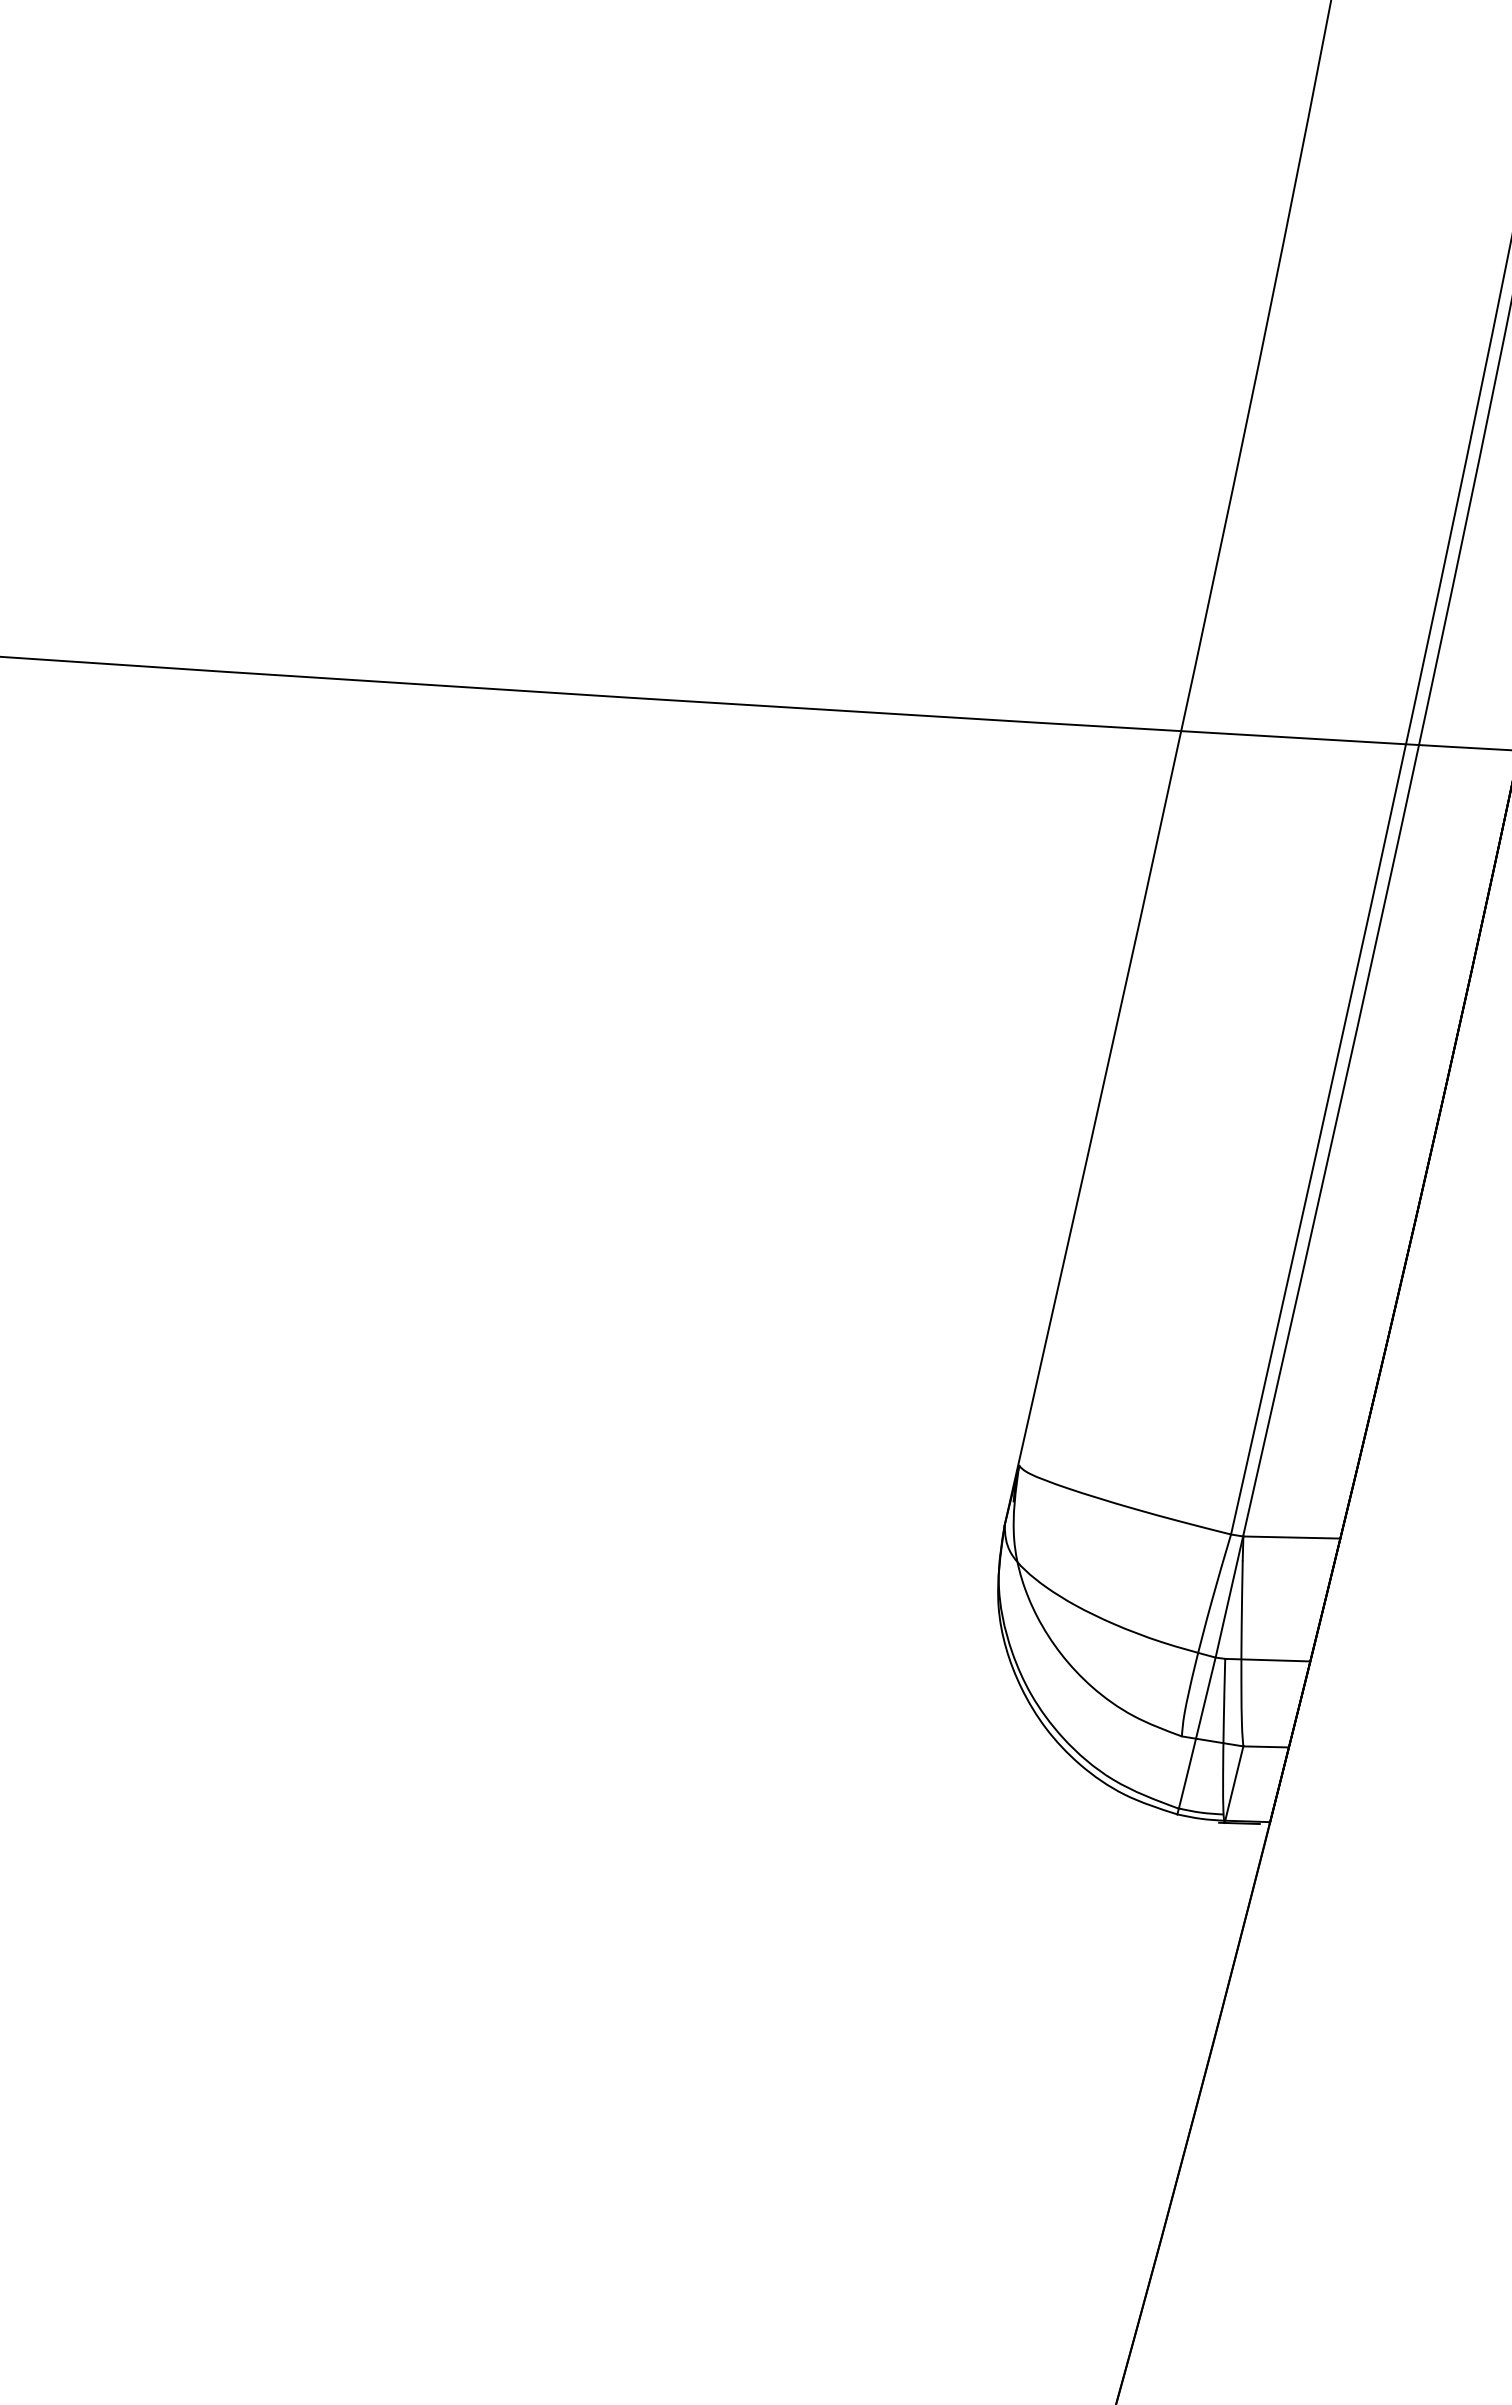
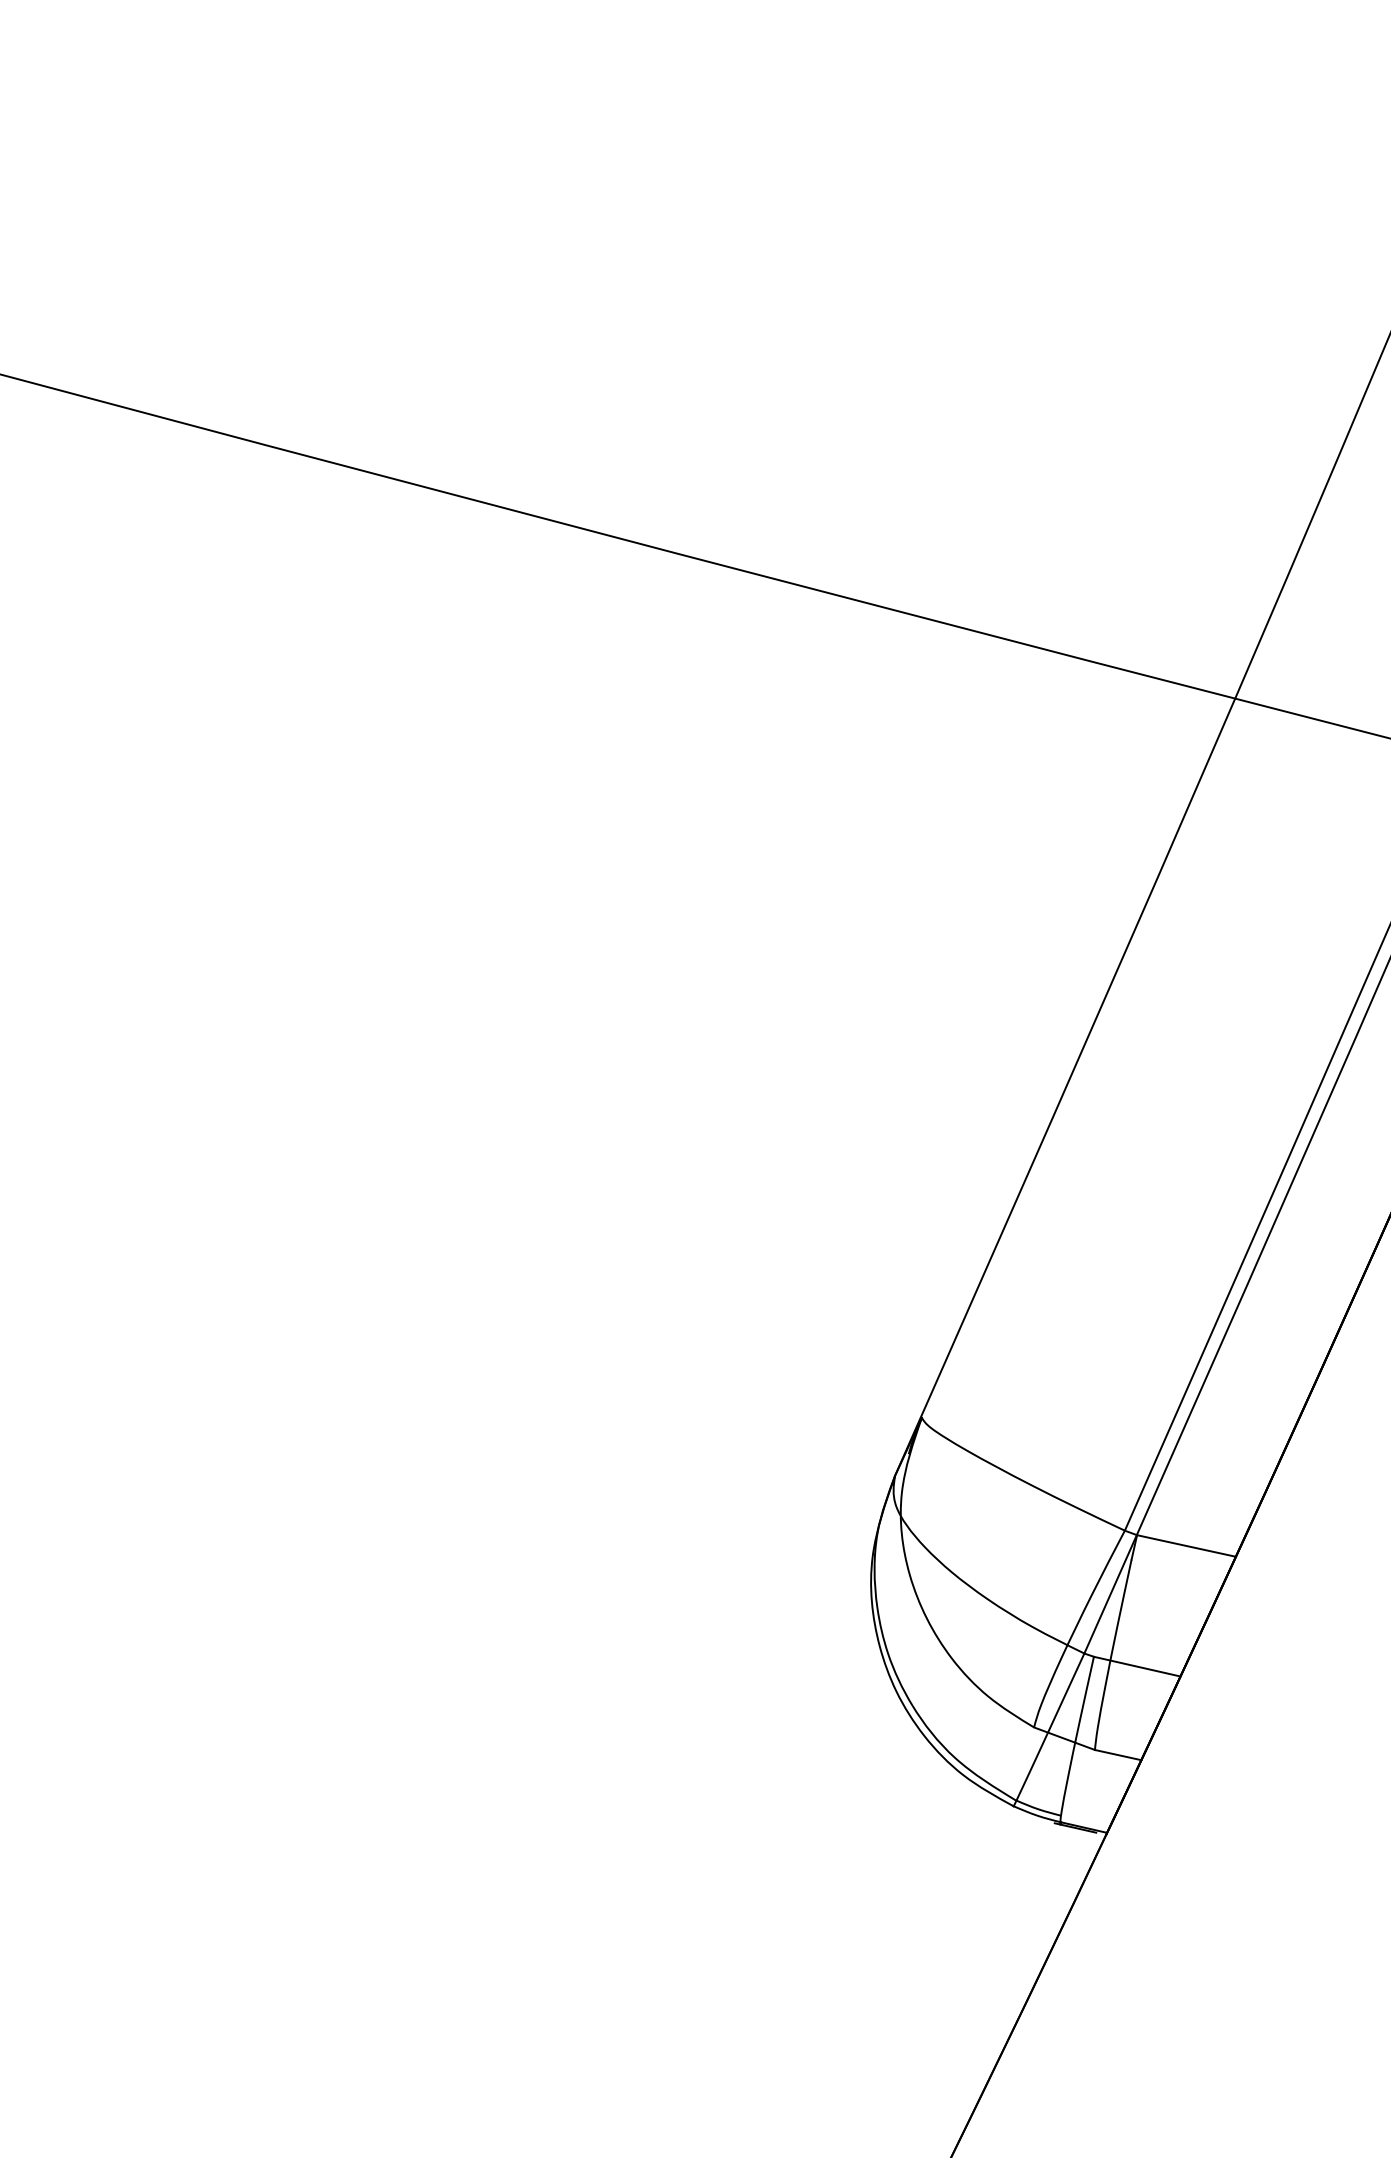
line: (1234, 1783) -> (1078, 1786), removed

